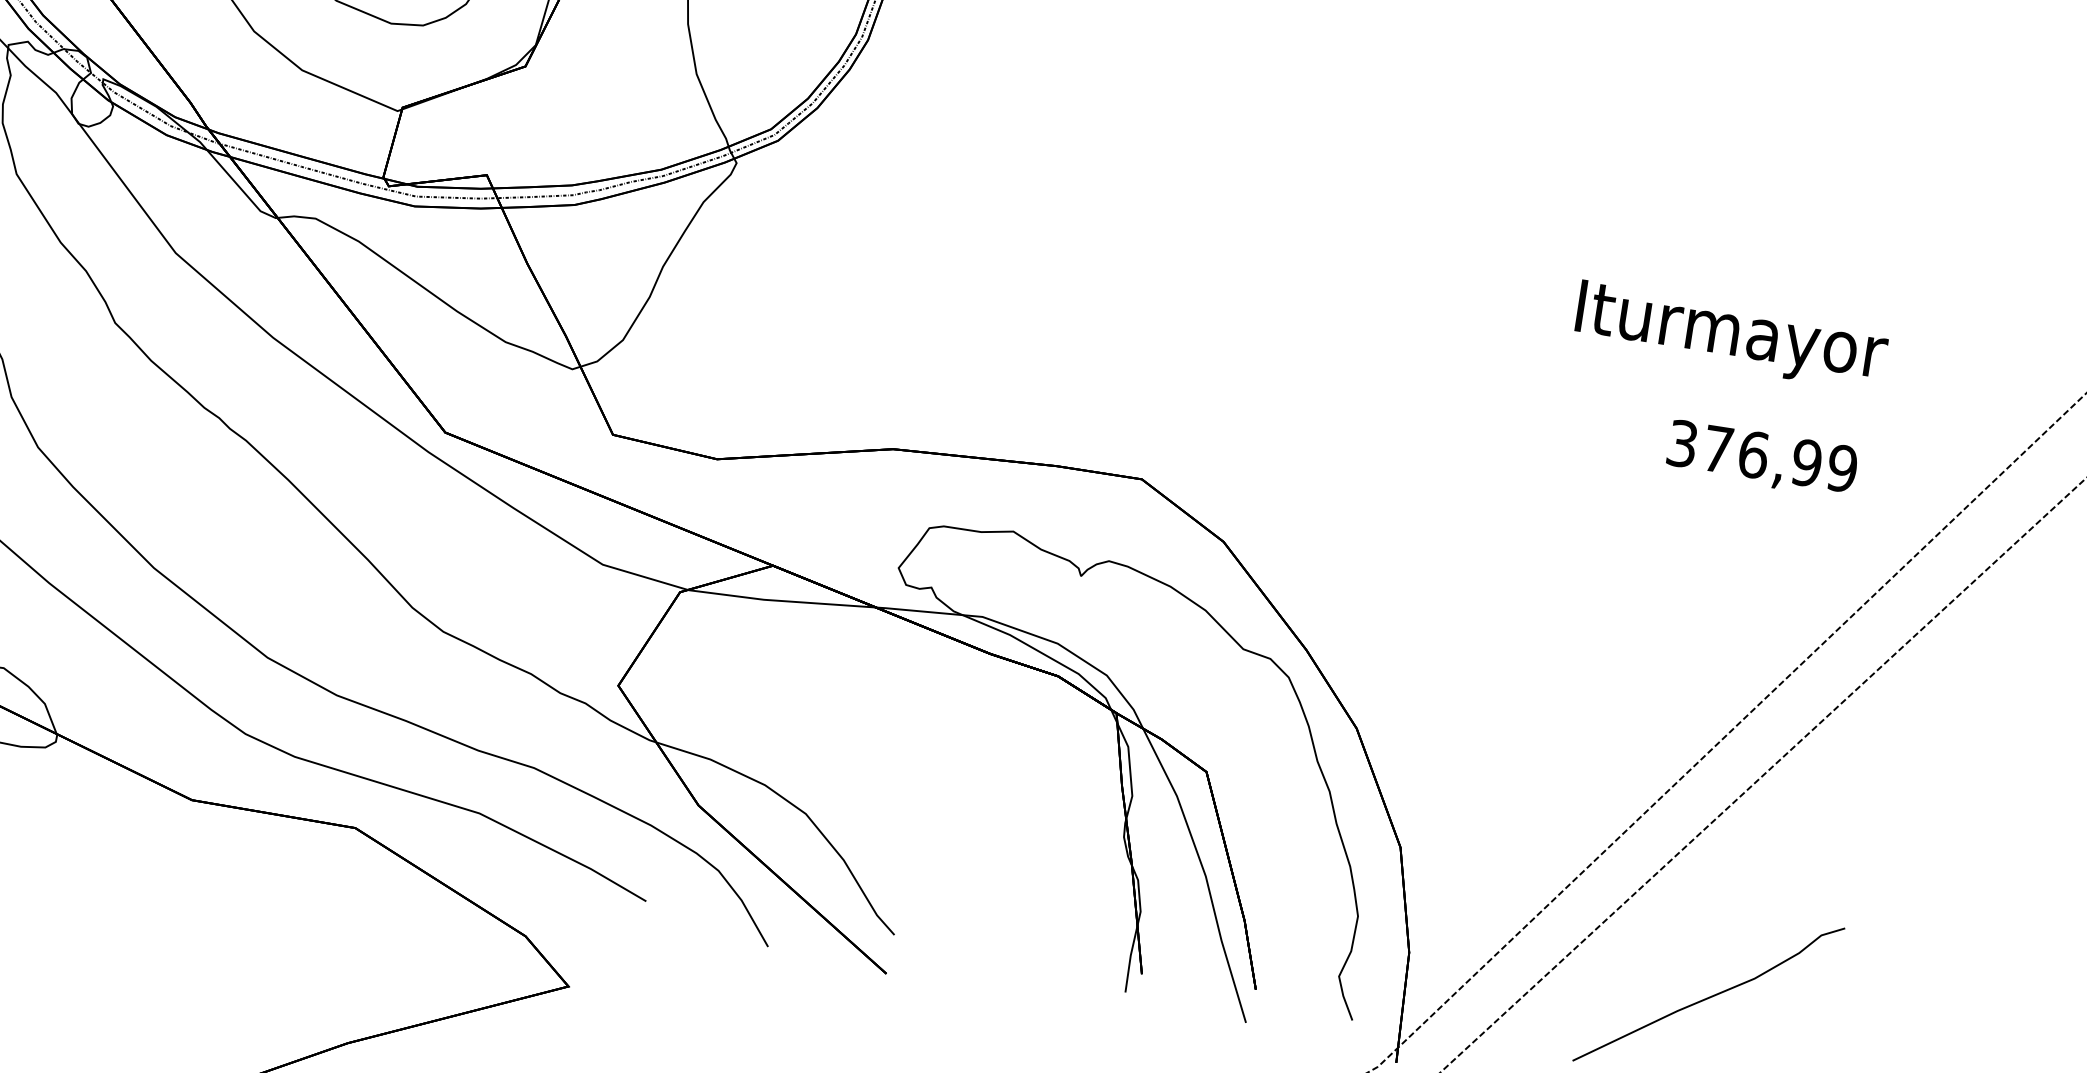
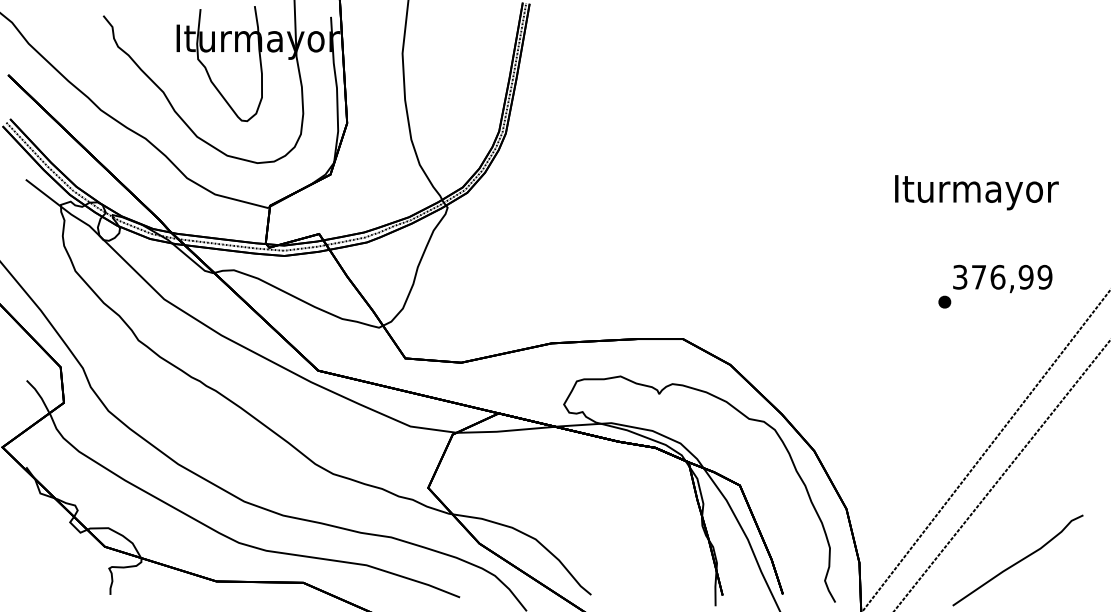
text: (1730, 335) -> (976, 192), moved
part: (1645, 484) -> (944, 301), added

